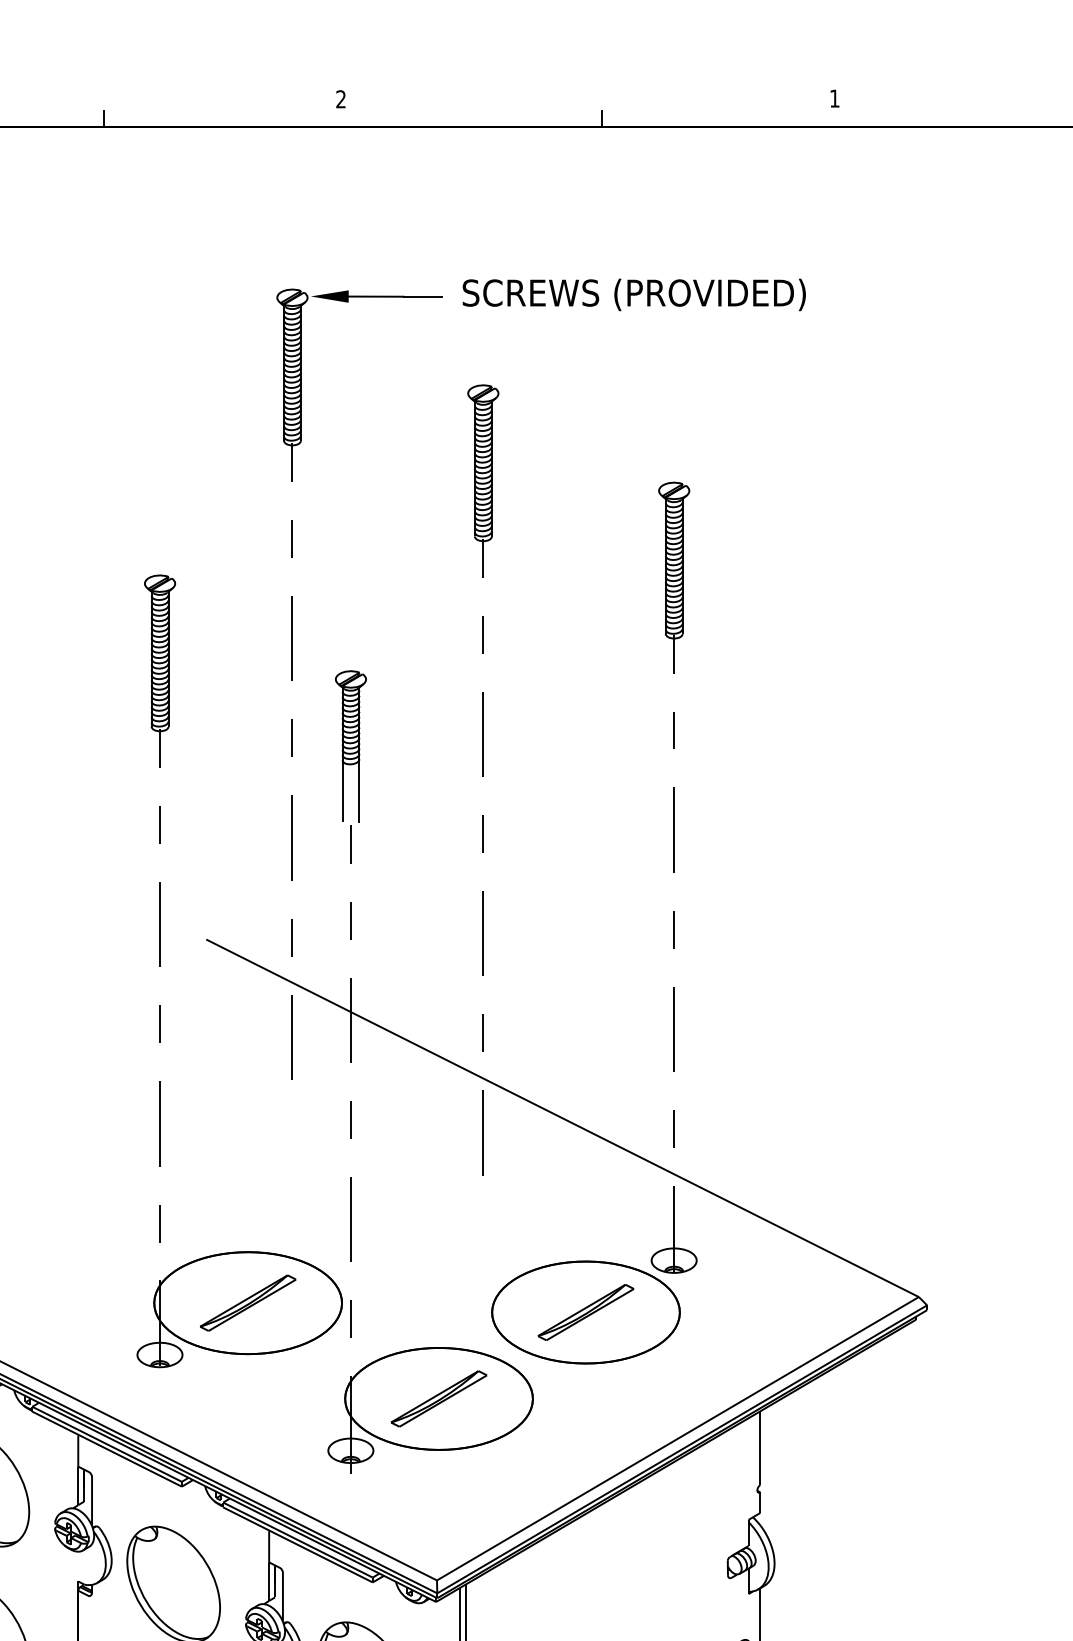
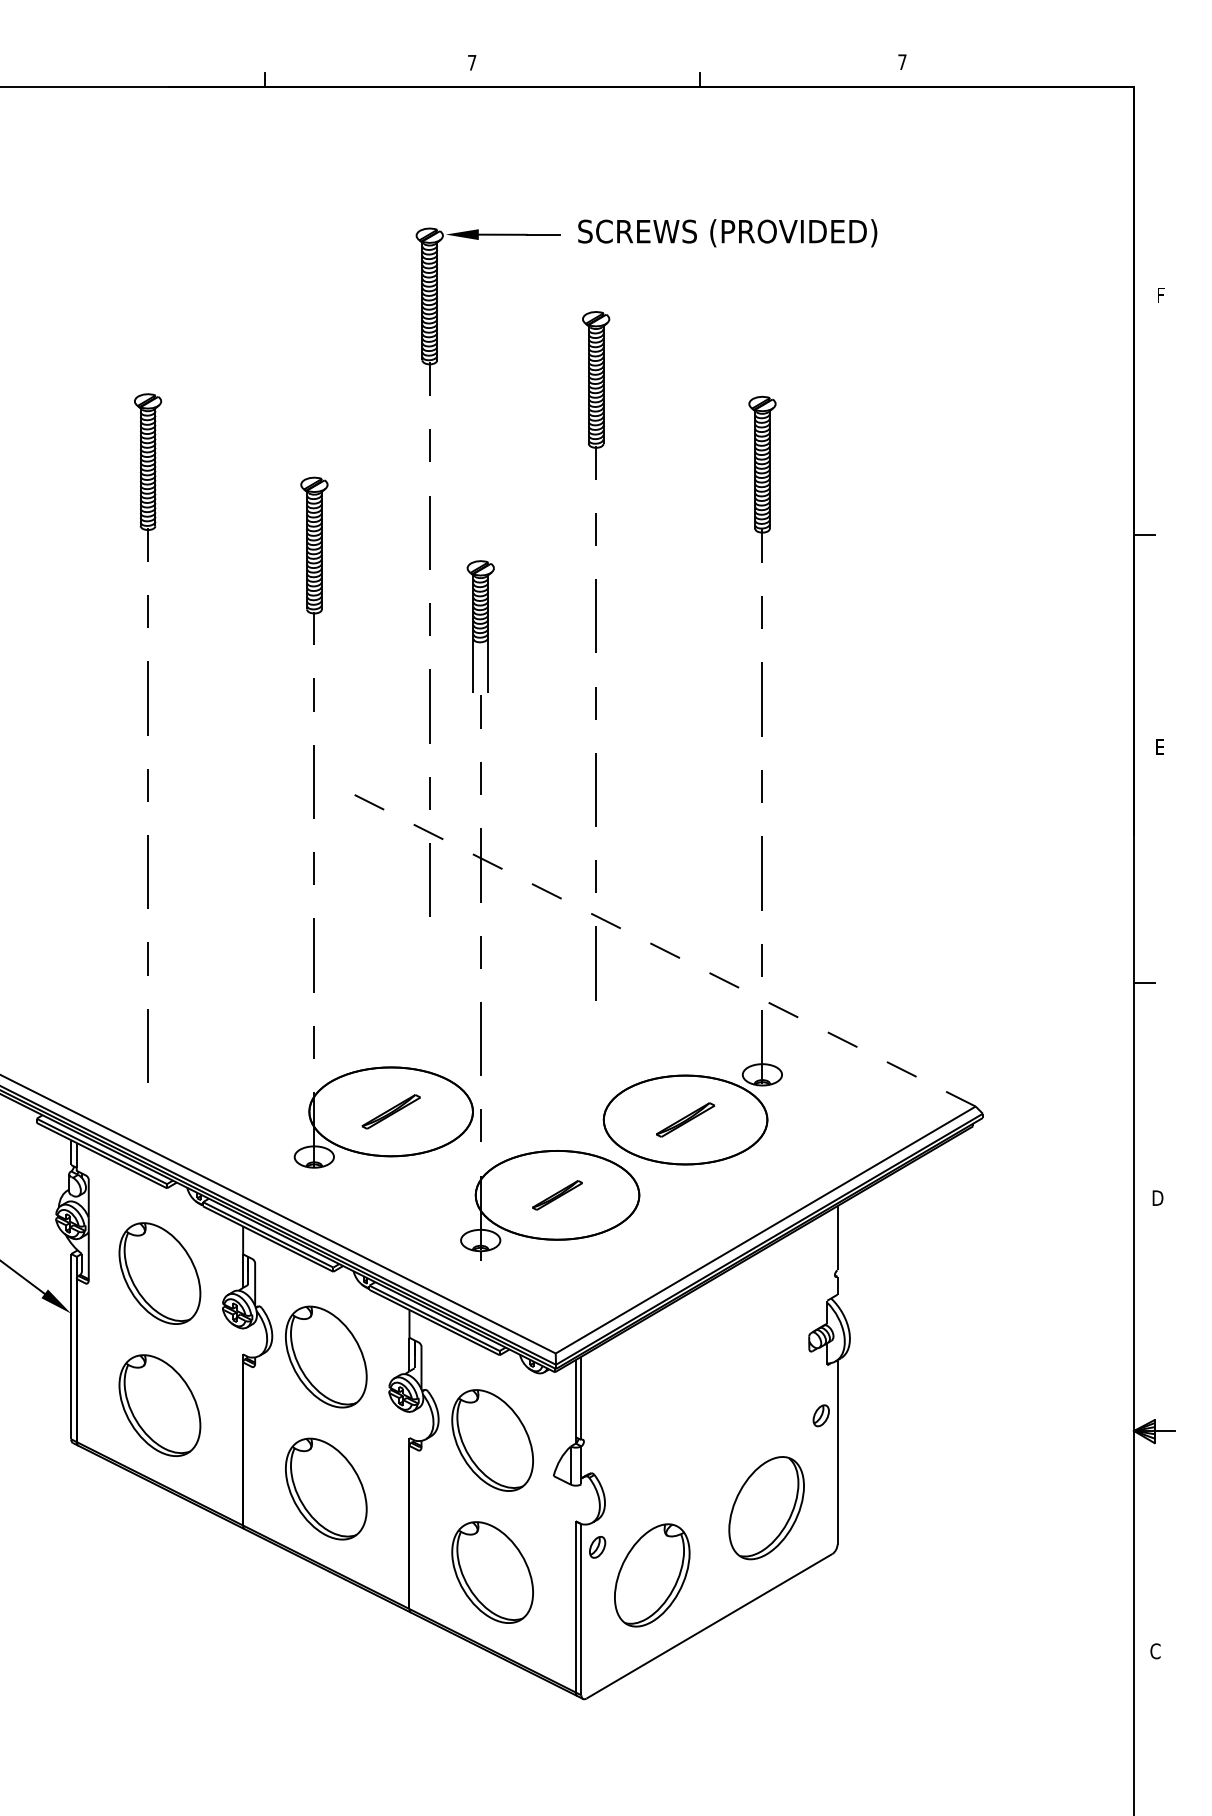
text: (834, 97) -> (902, 61), 1 -> 7
text: (341, 99) -> (472, 62), 2 -> 7
line: (561, 1117) -> (664, 950), solid -> dashed
part: (248, 1302) -> (391, 1111), size x0.7
part: (585, 1311) -> (685, 1119), size x0.7
part: (438, 1399) -> (557, 1195), size x0.6

